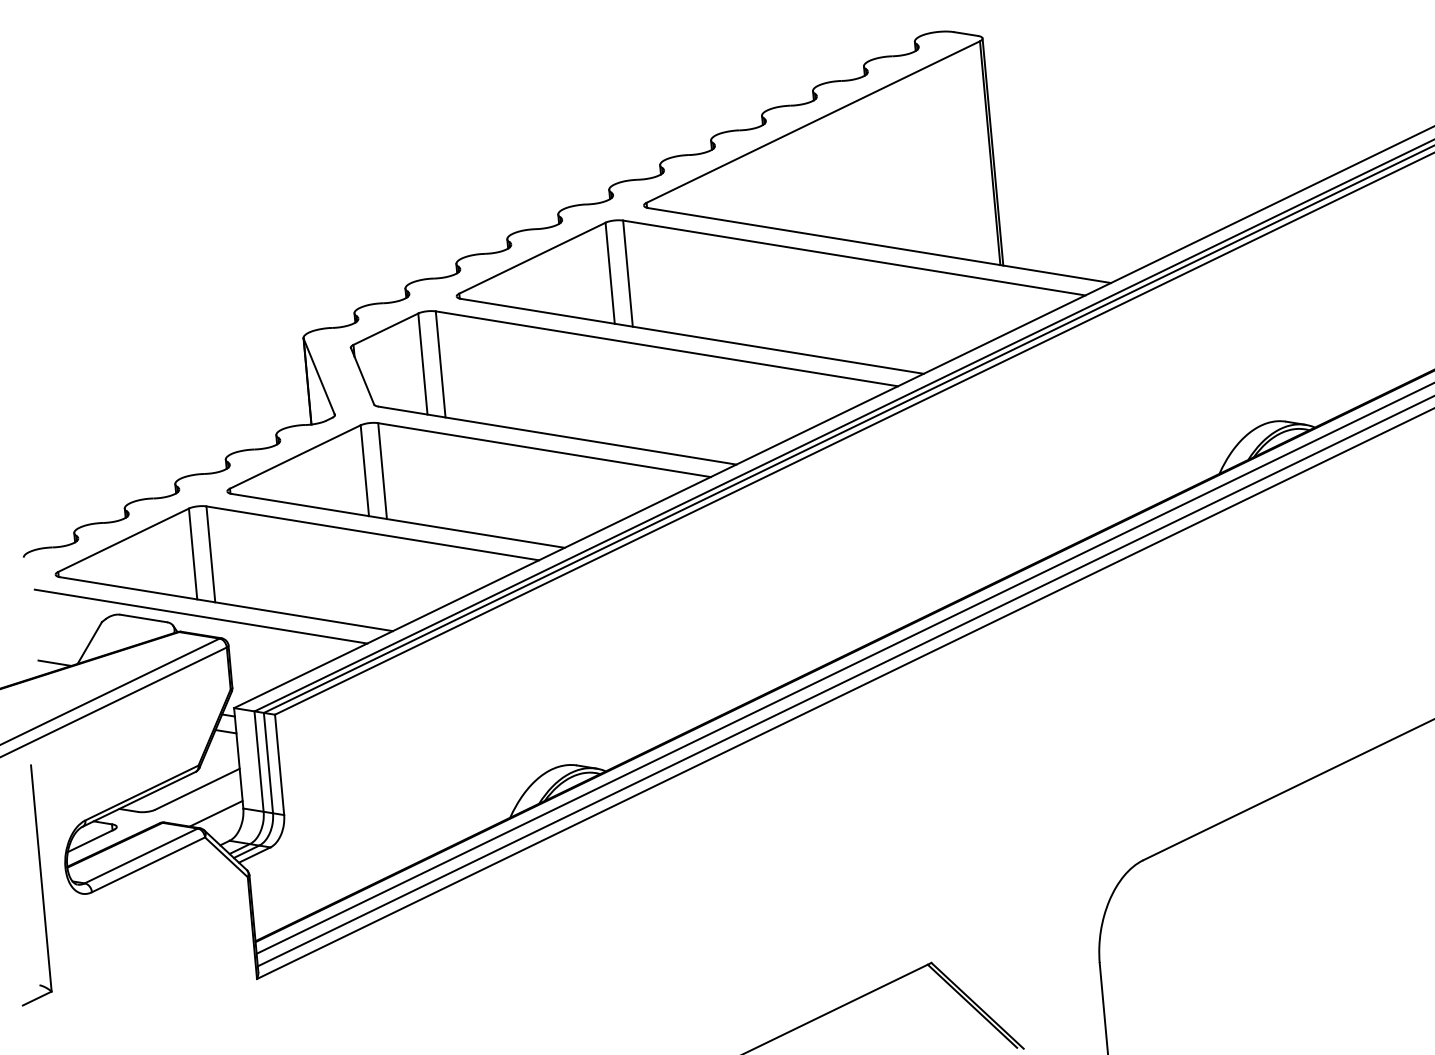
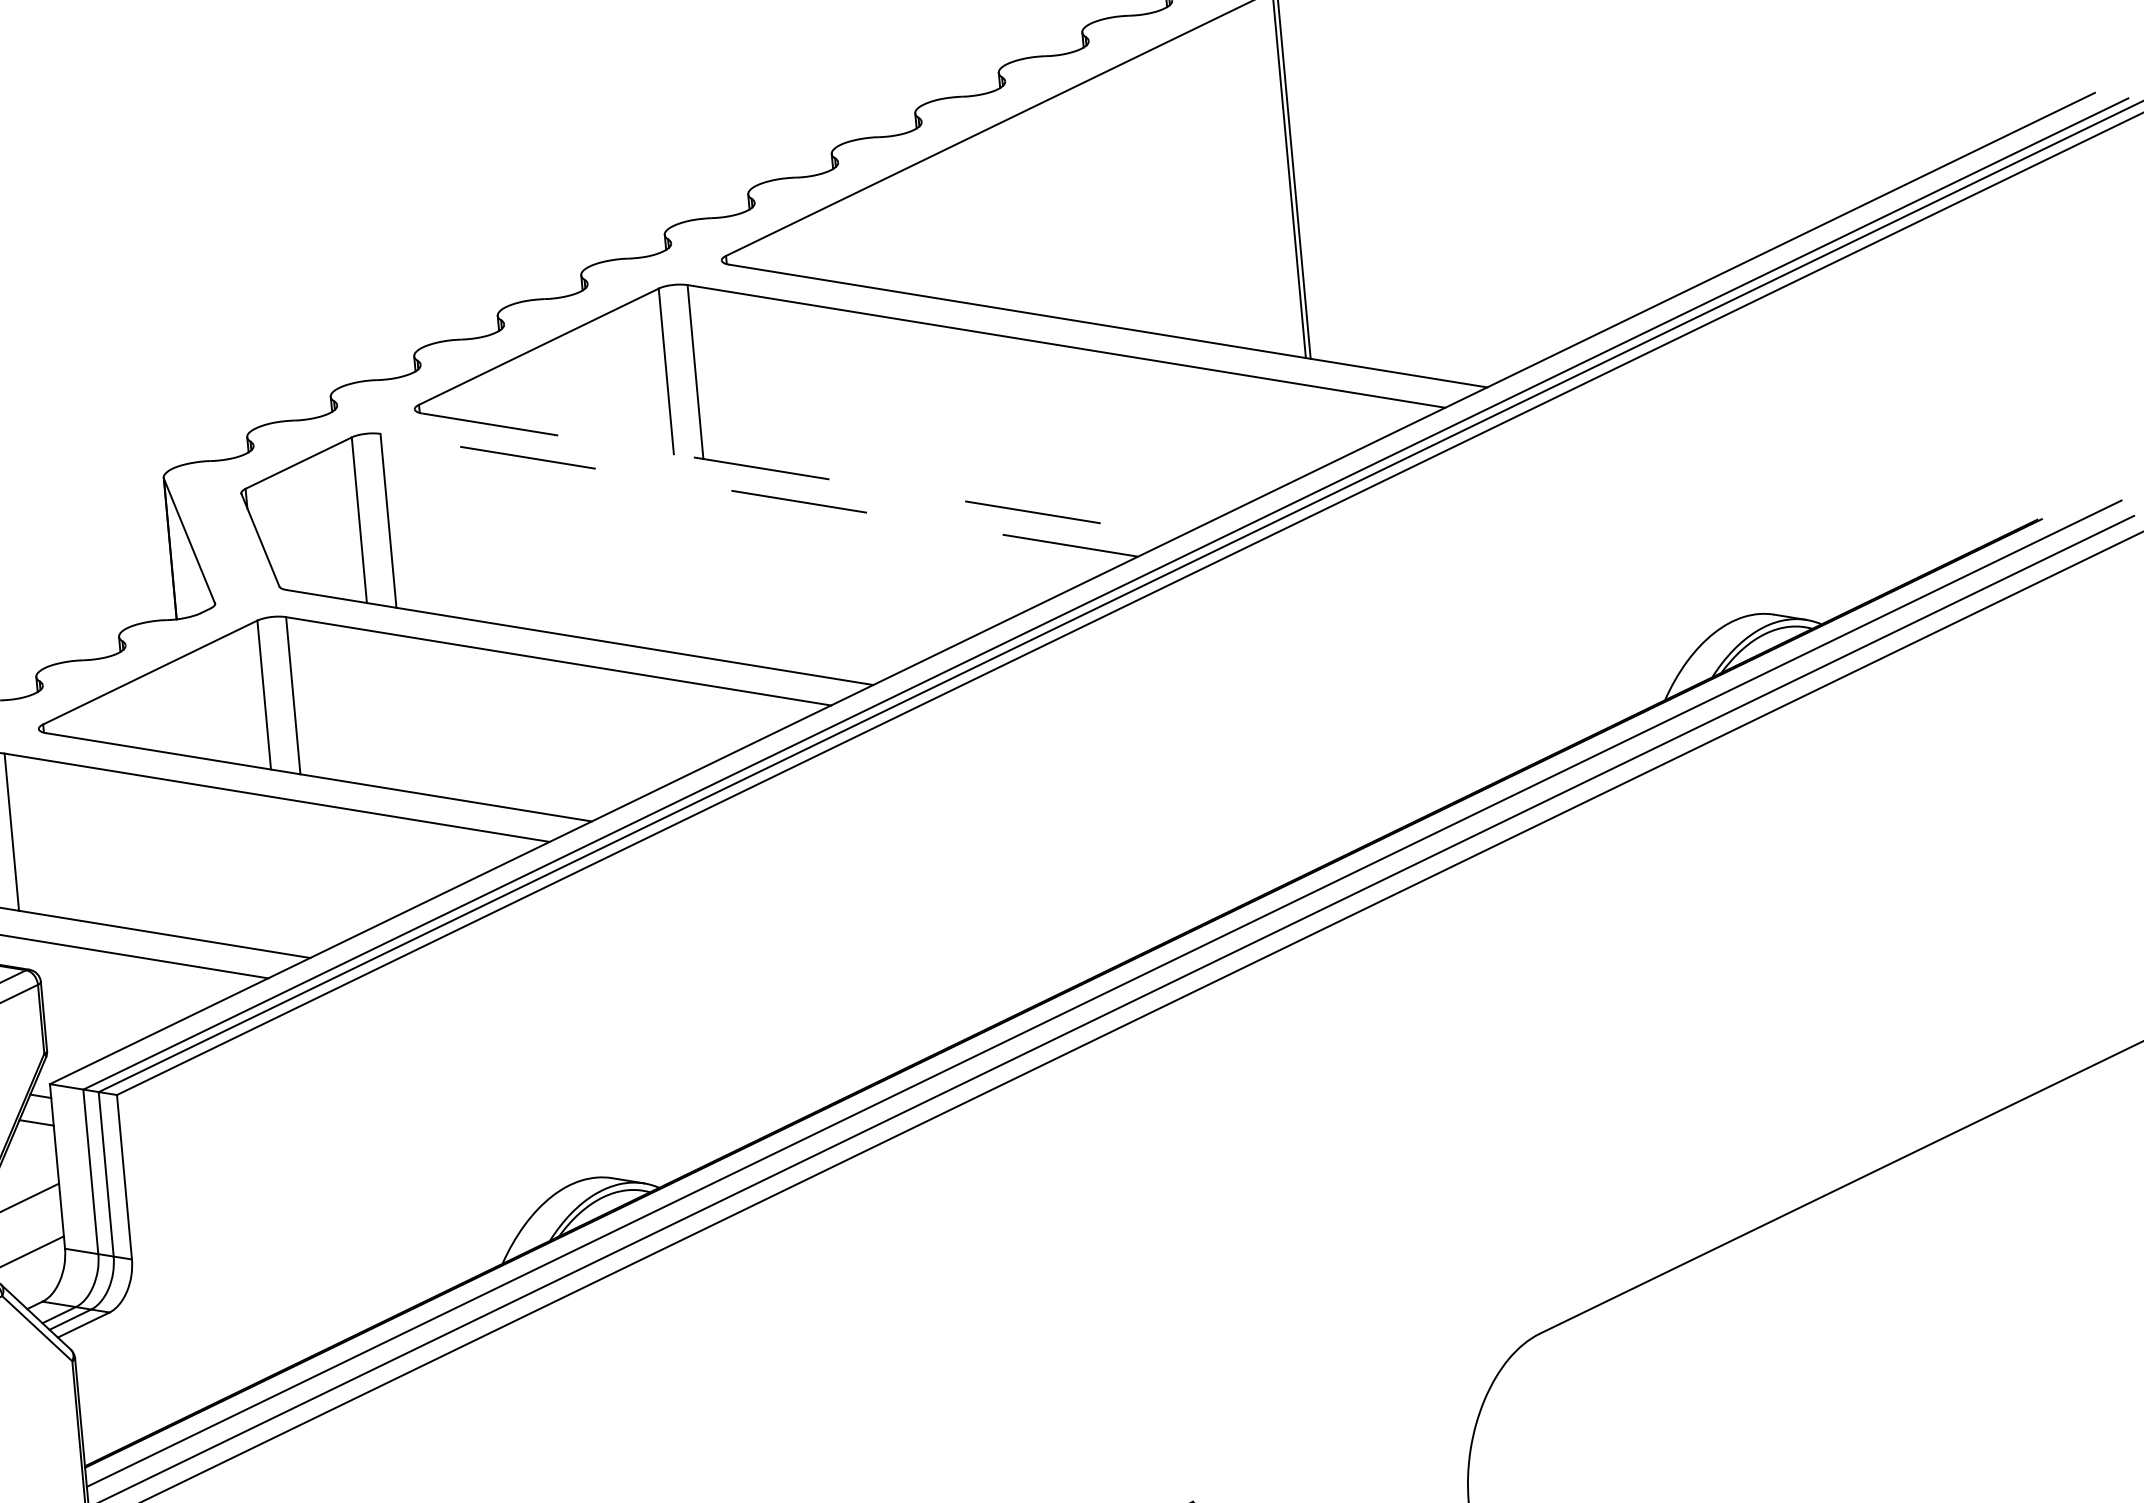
line: (693, 336) -> (802, 475), solid -> dashed
line: (666, 348) -> (758, 494), solid -> dashed

